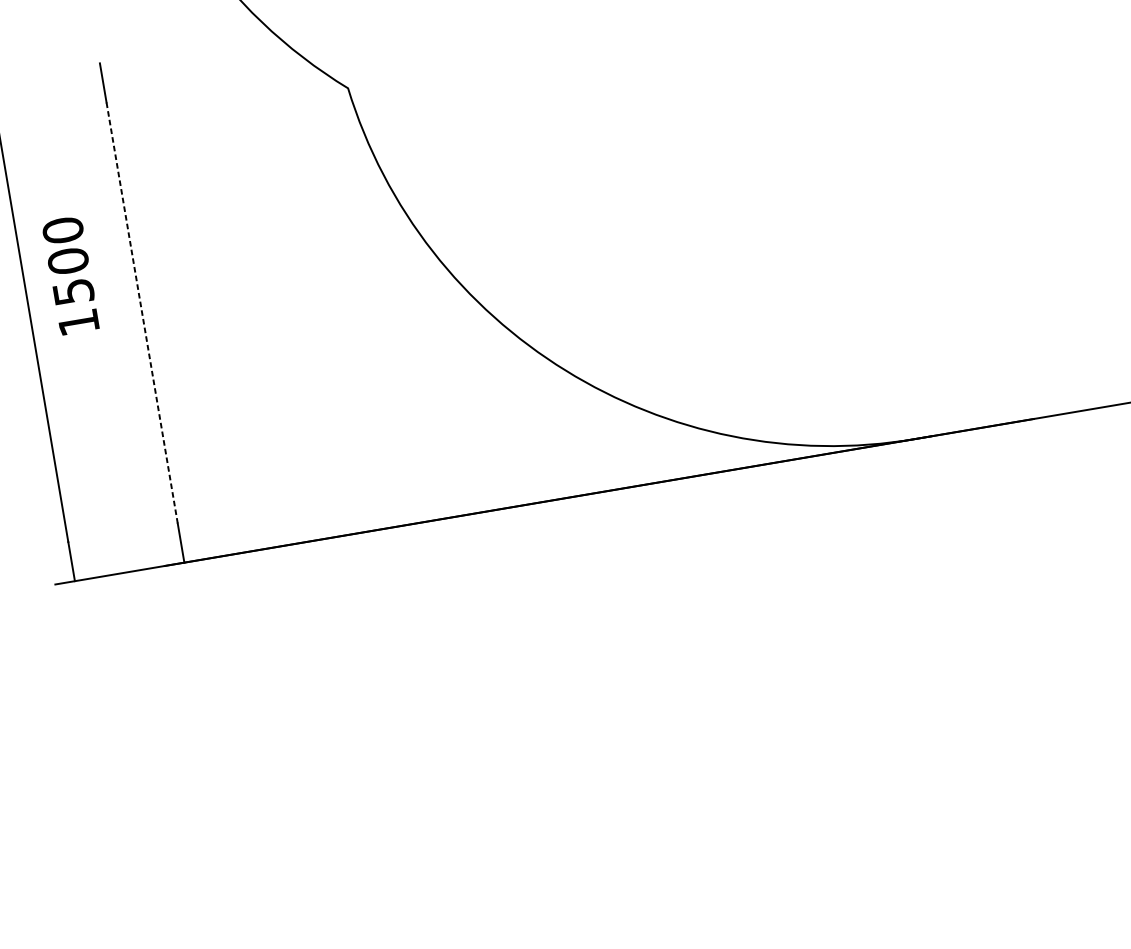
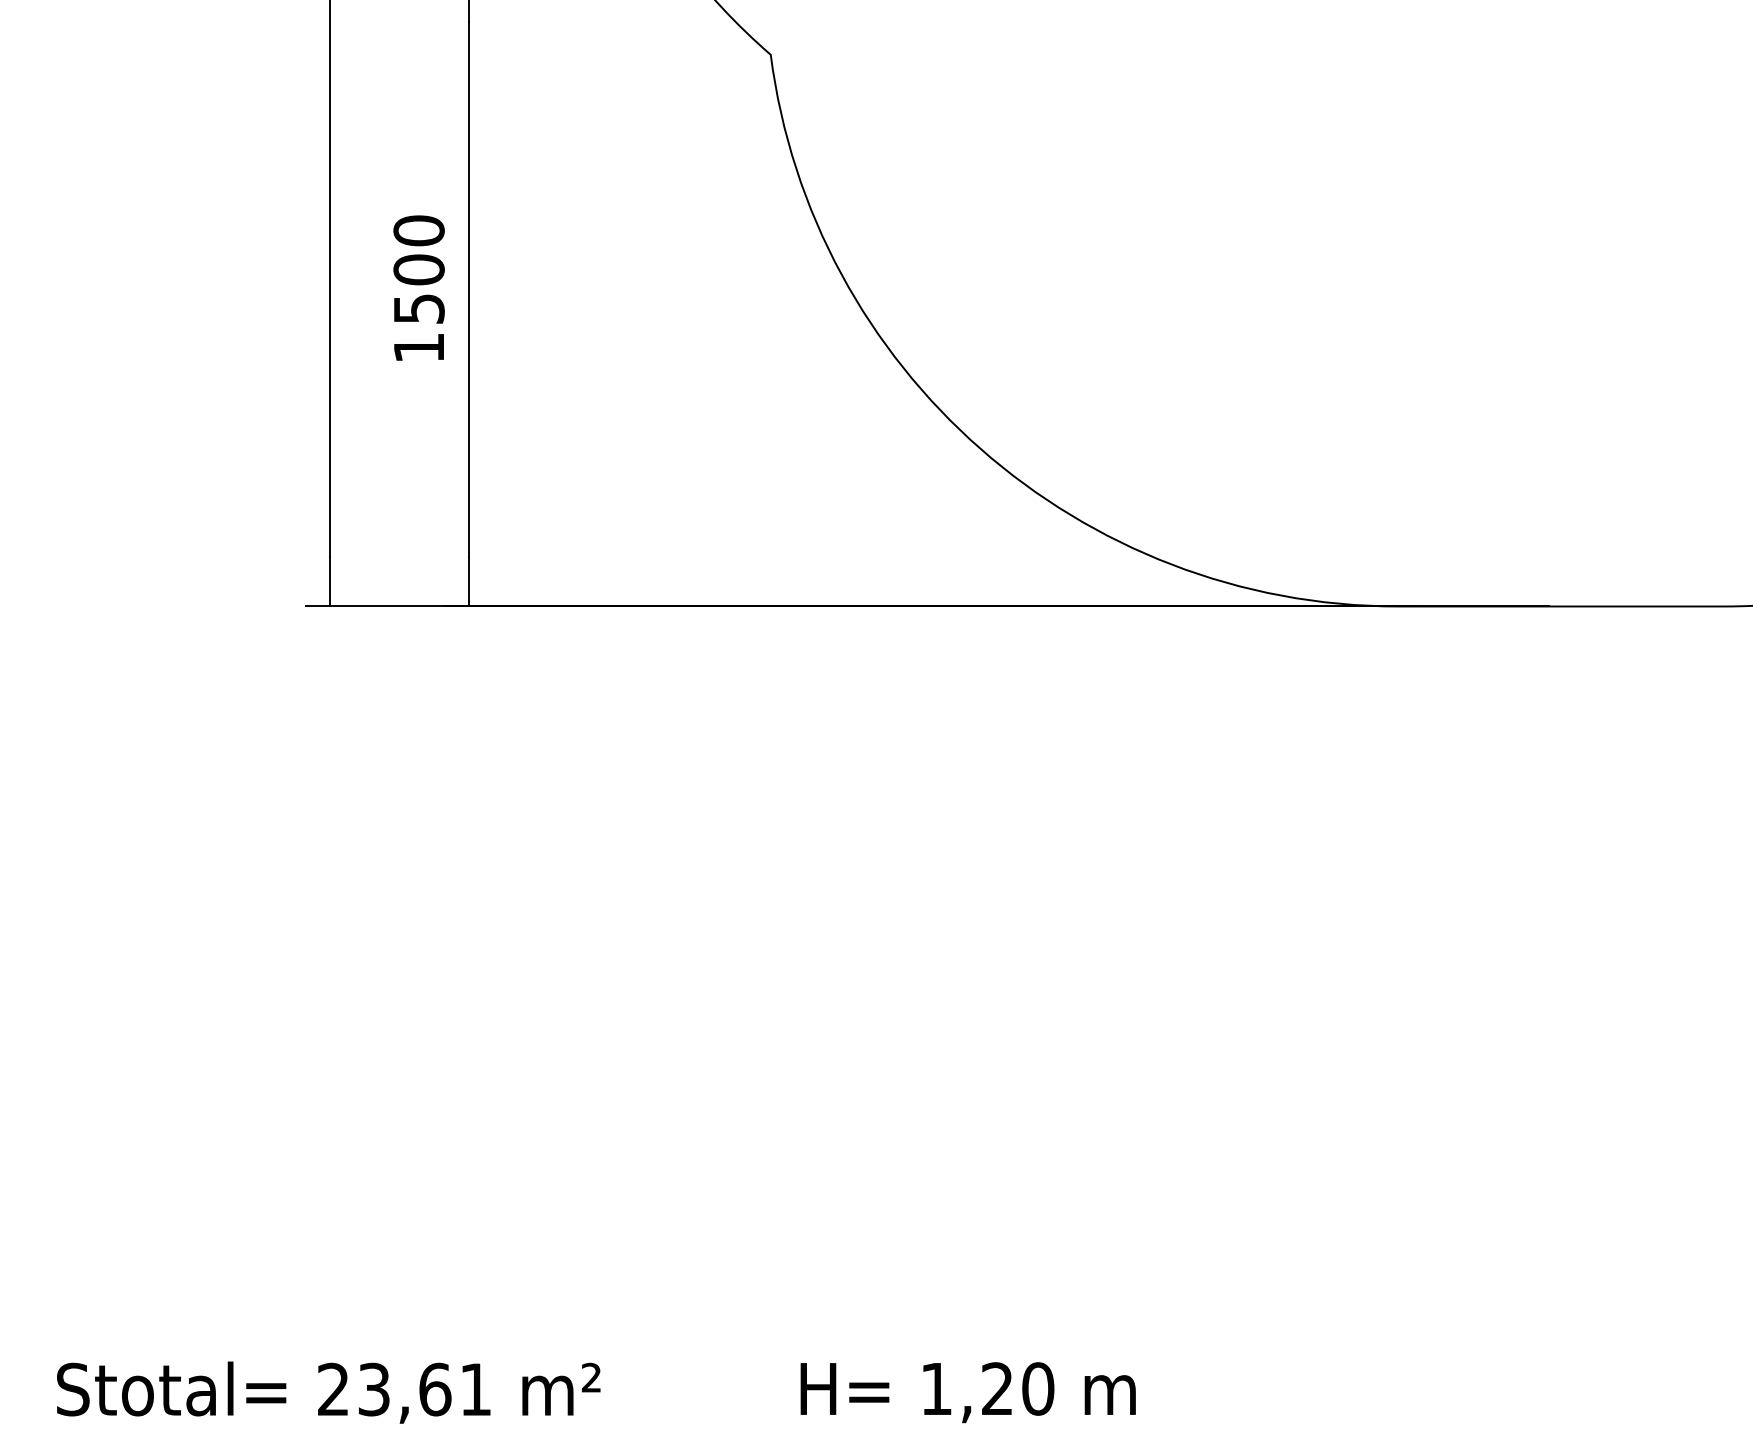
text: (70, 275) -> (418, 287), moved
line: (142, 313) -> (469, 289), dashed -> solid

